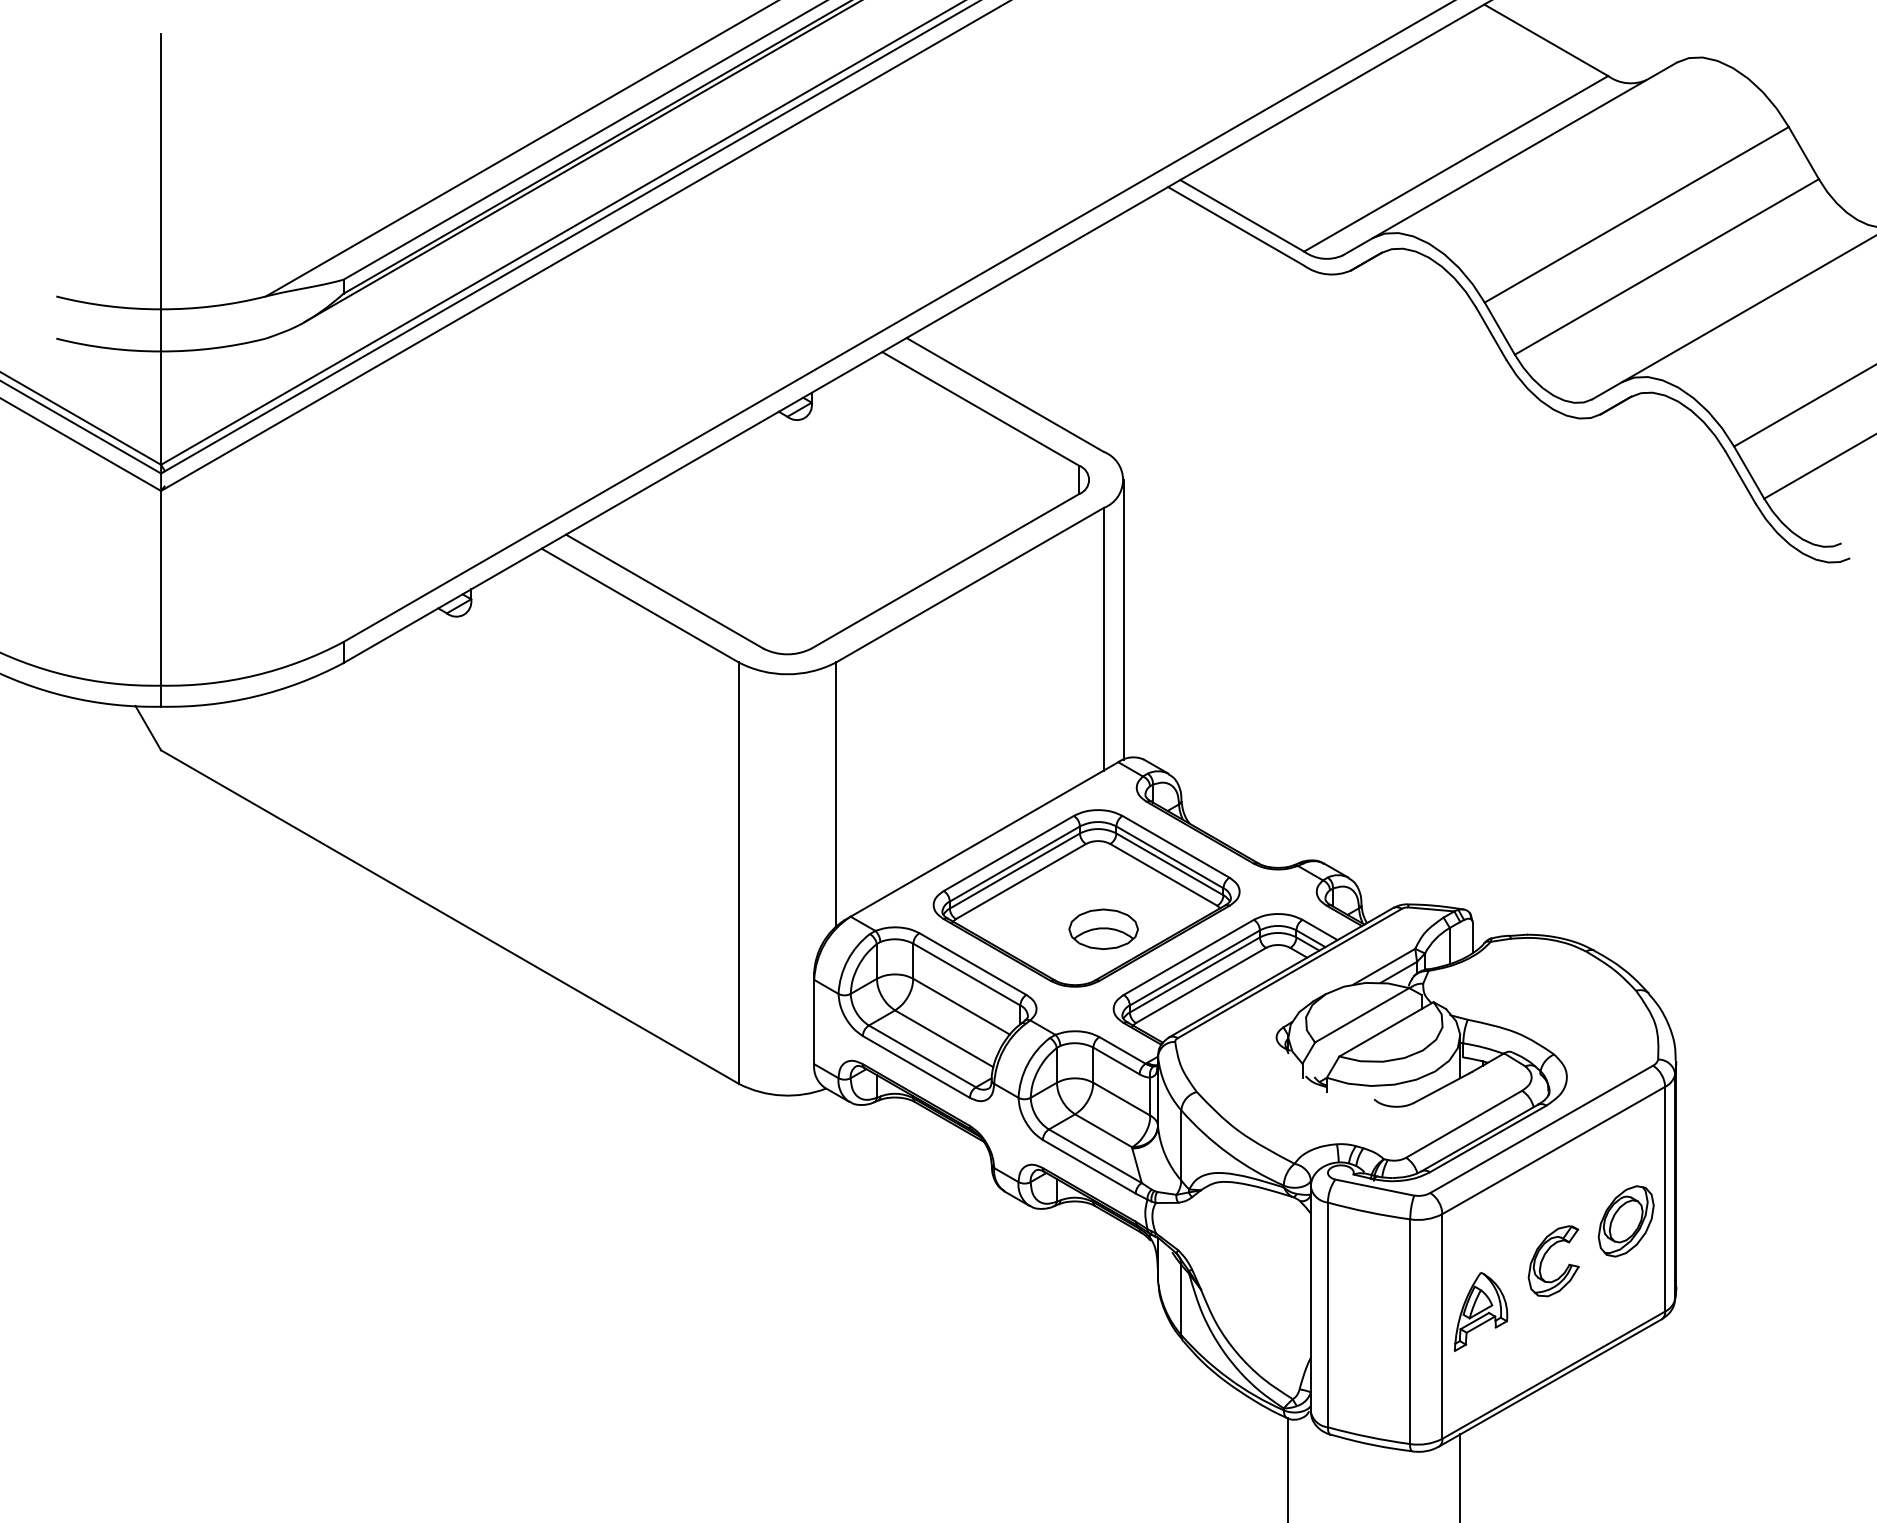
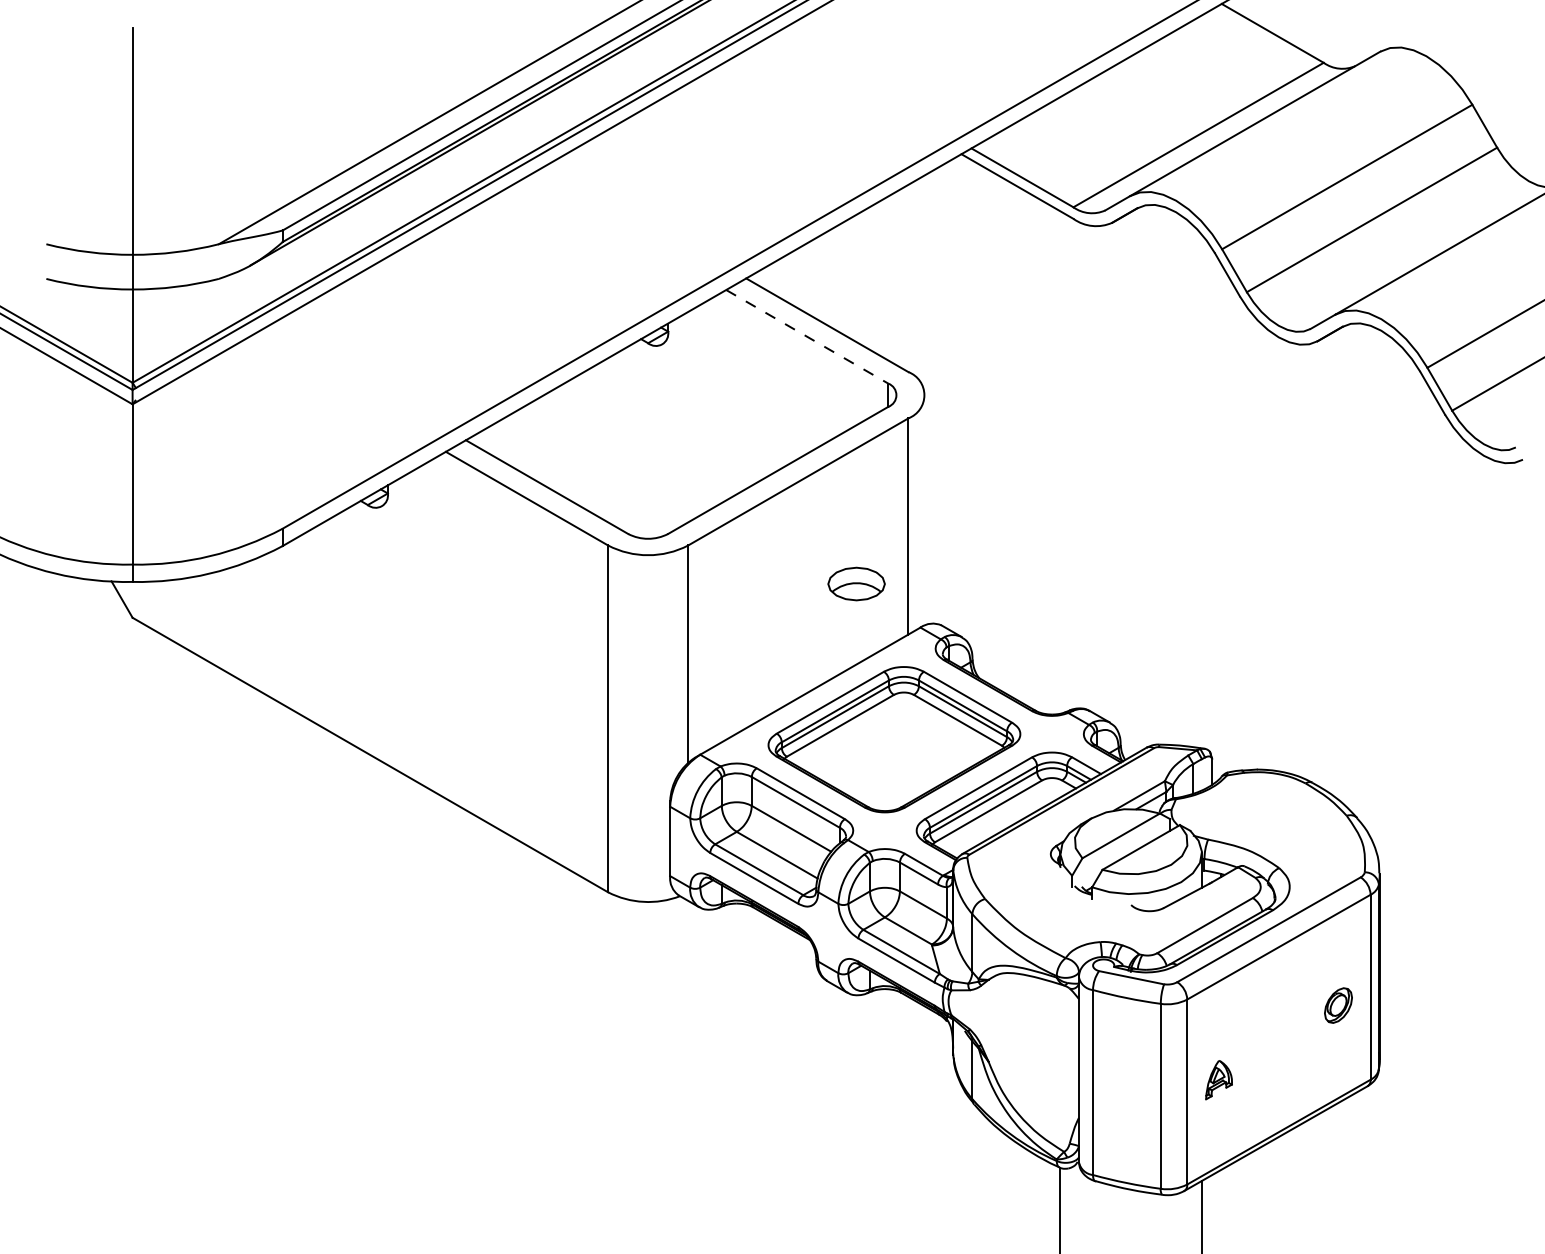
line: (980, 408) -> (807, 336), solid -> dashed
line: (1123, 619) -> (924, 510), removed
part: (1103, 929) -> (856, 584), moved
part: (1625, 1221) -> (1337, 1005), size x0.6
part: (1544, 1257) -> (1271, 1035), removed
part: (1480, 1311) -> (1218, 1079), size x0.6

